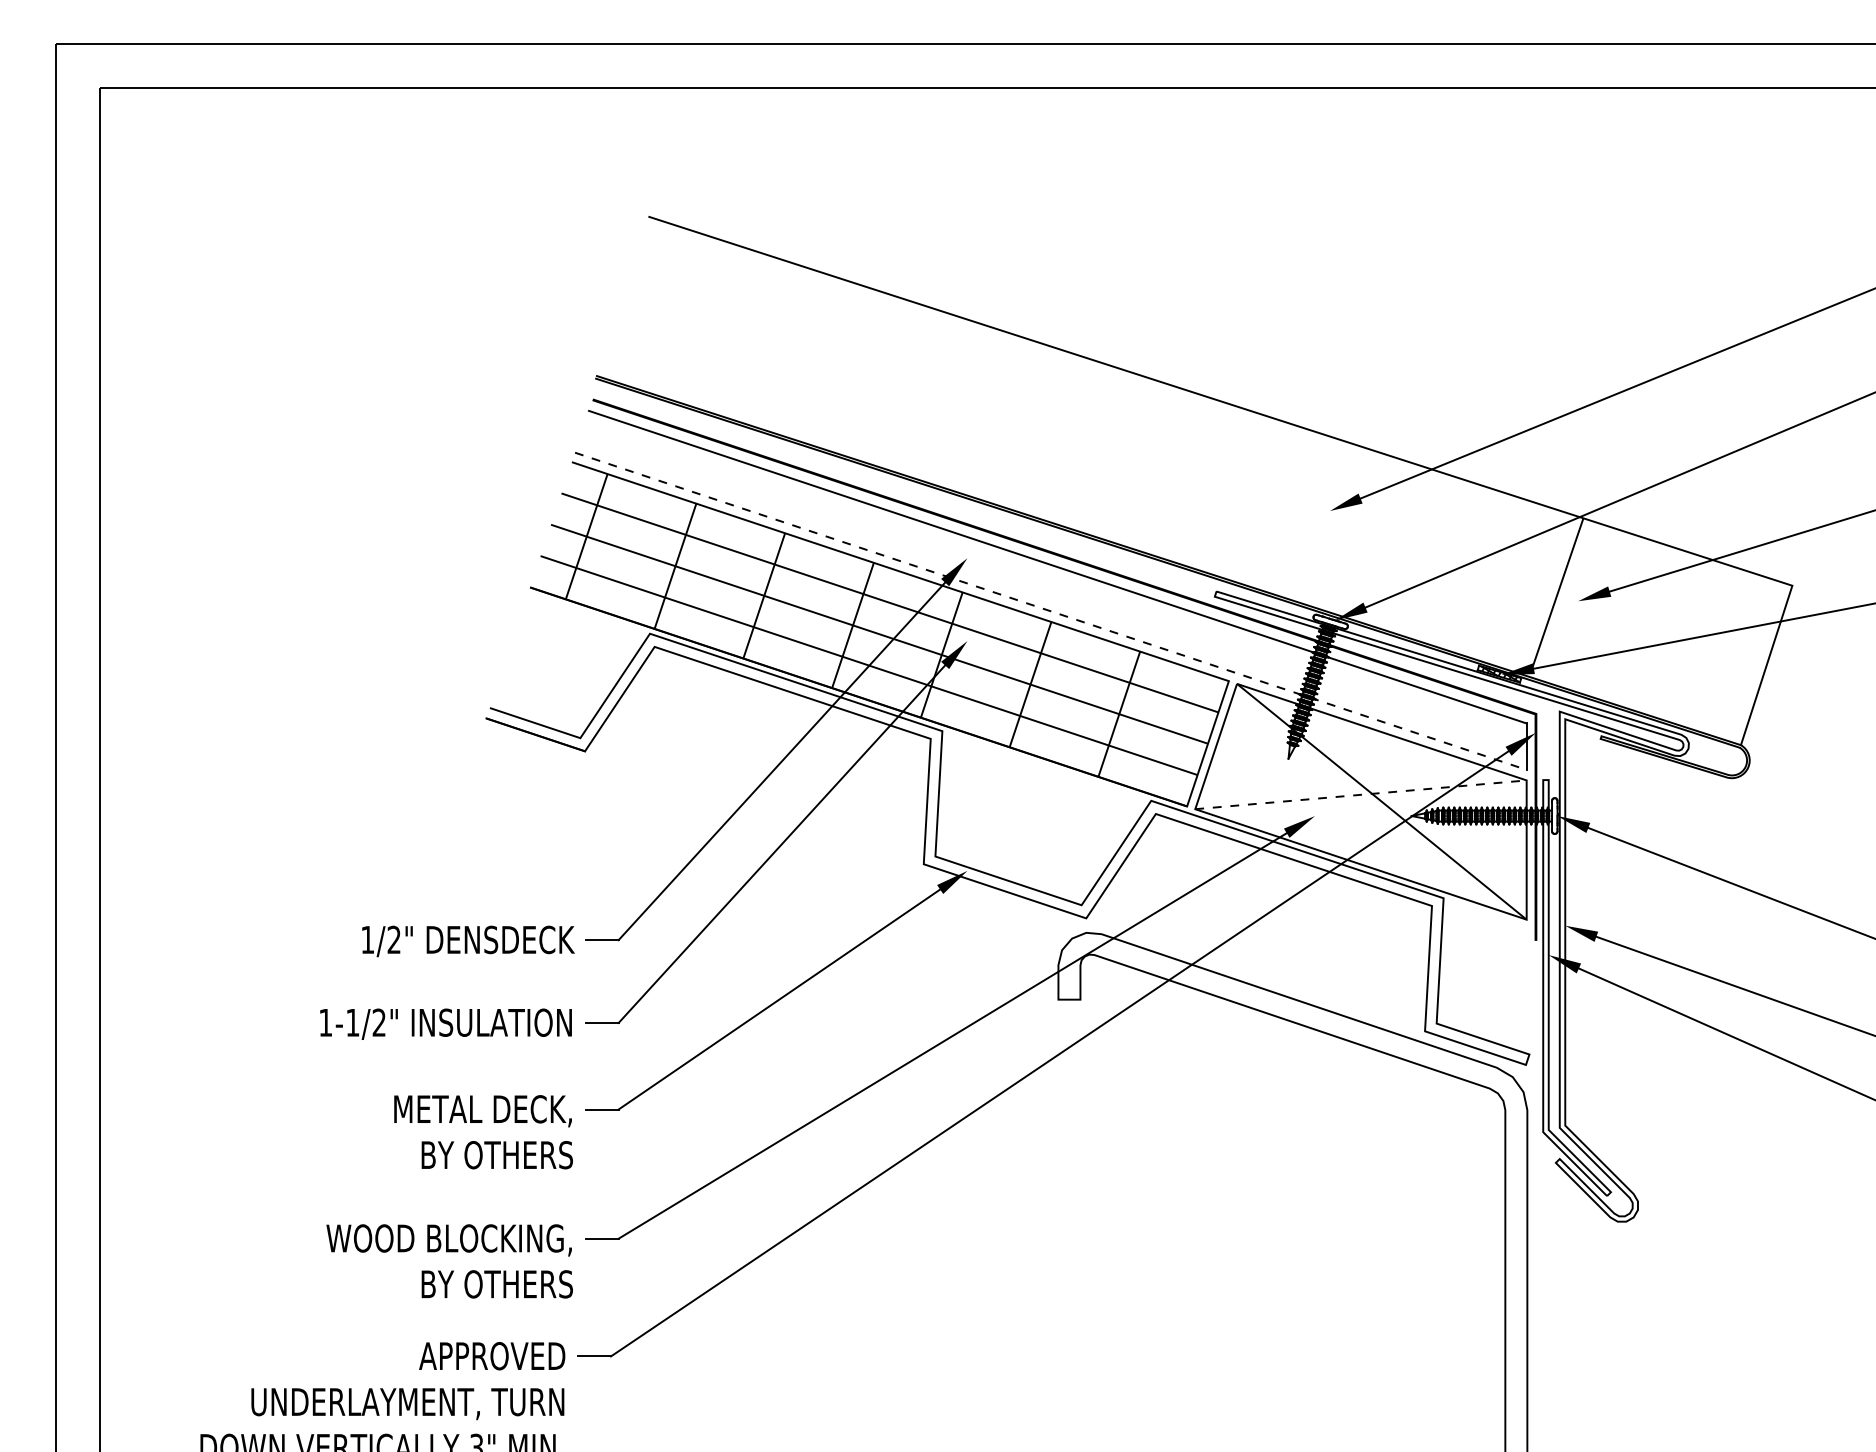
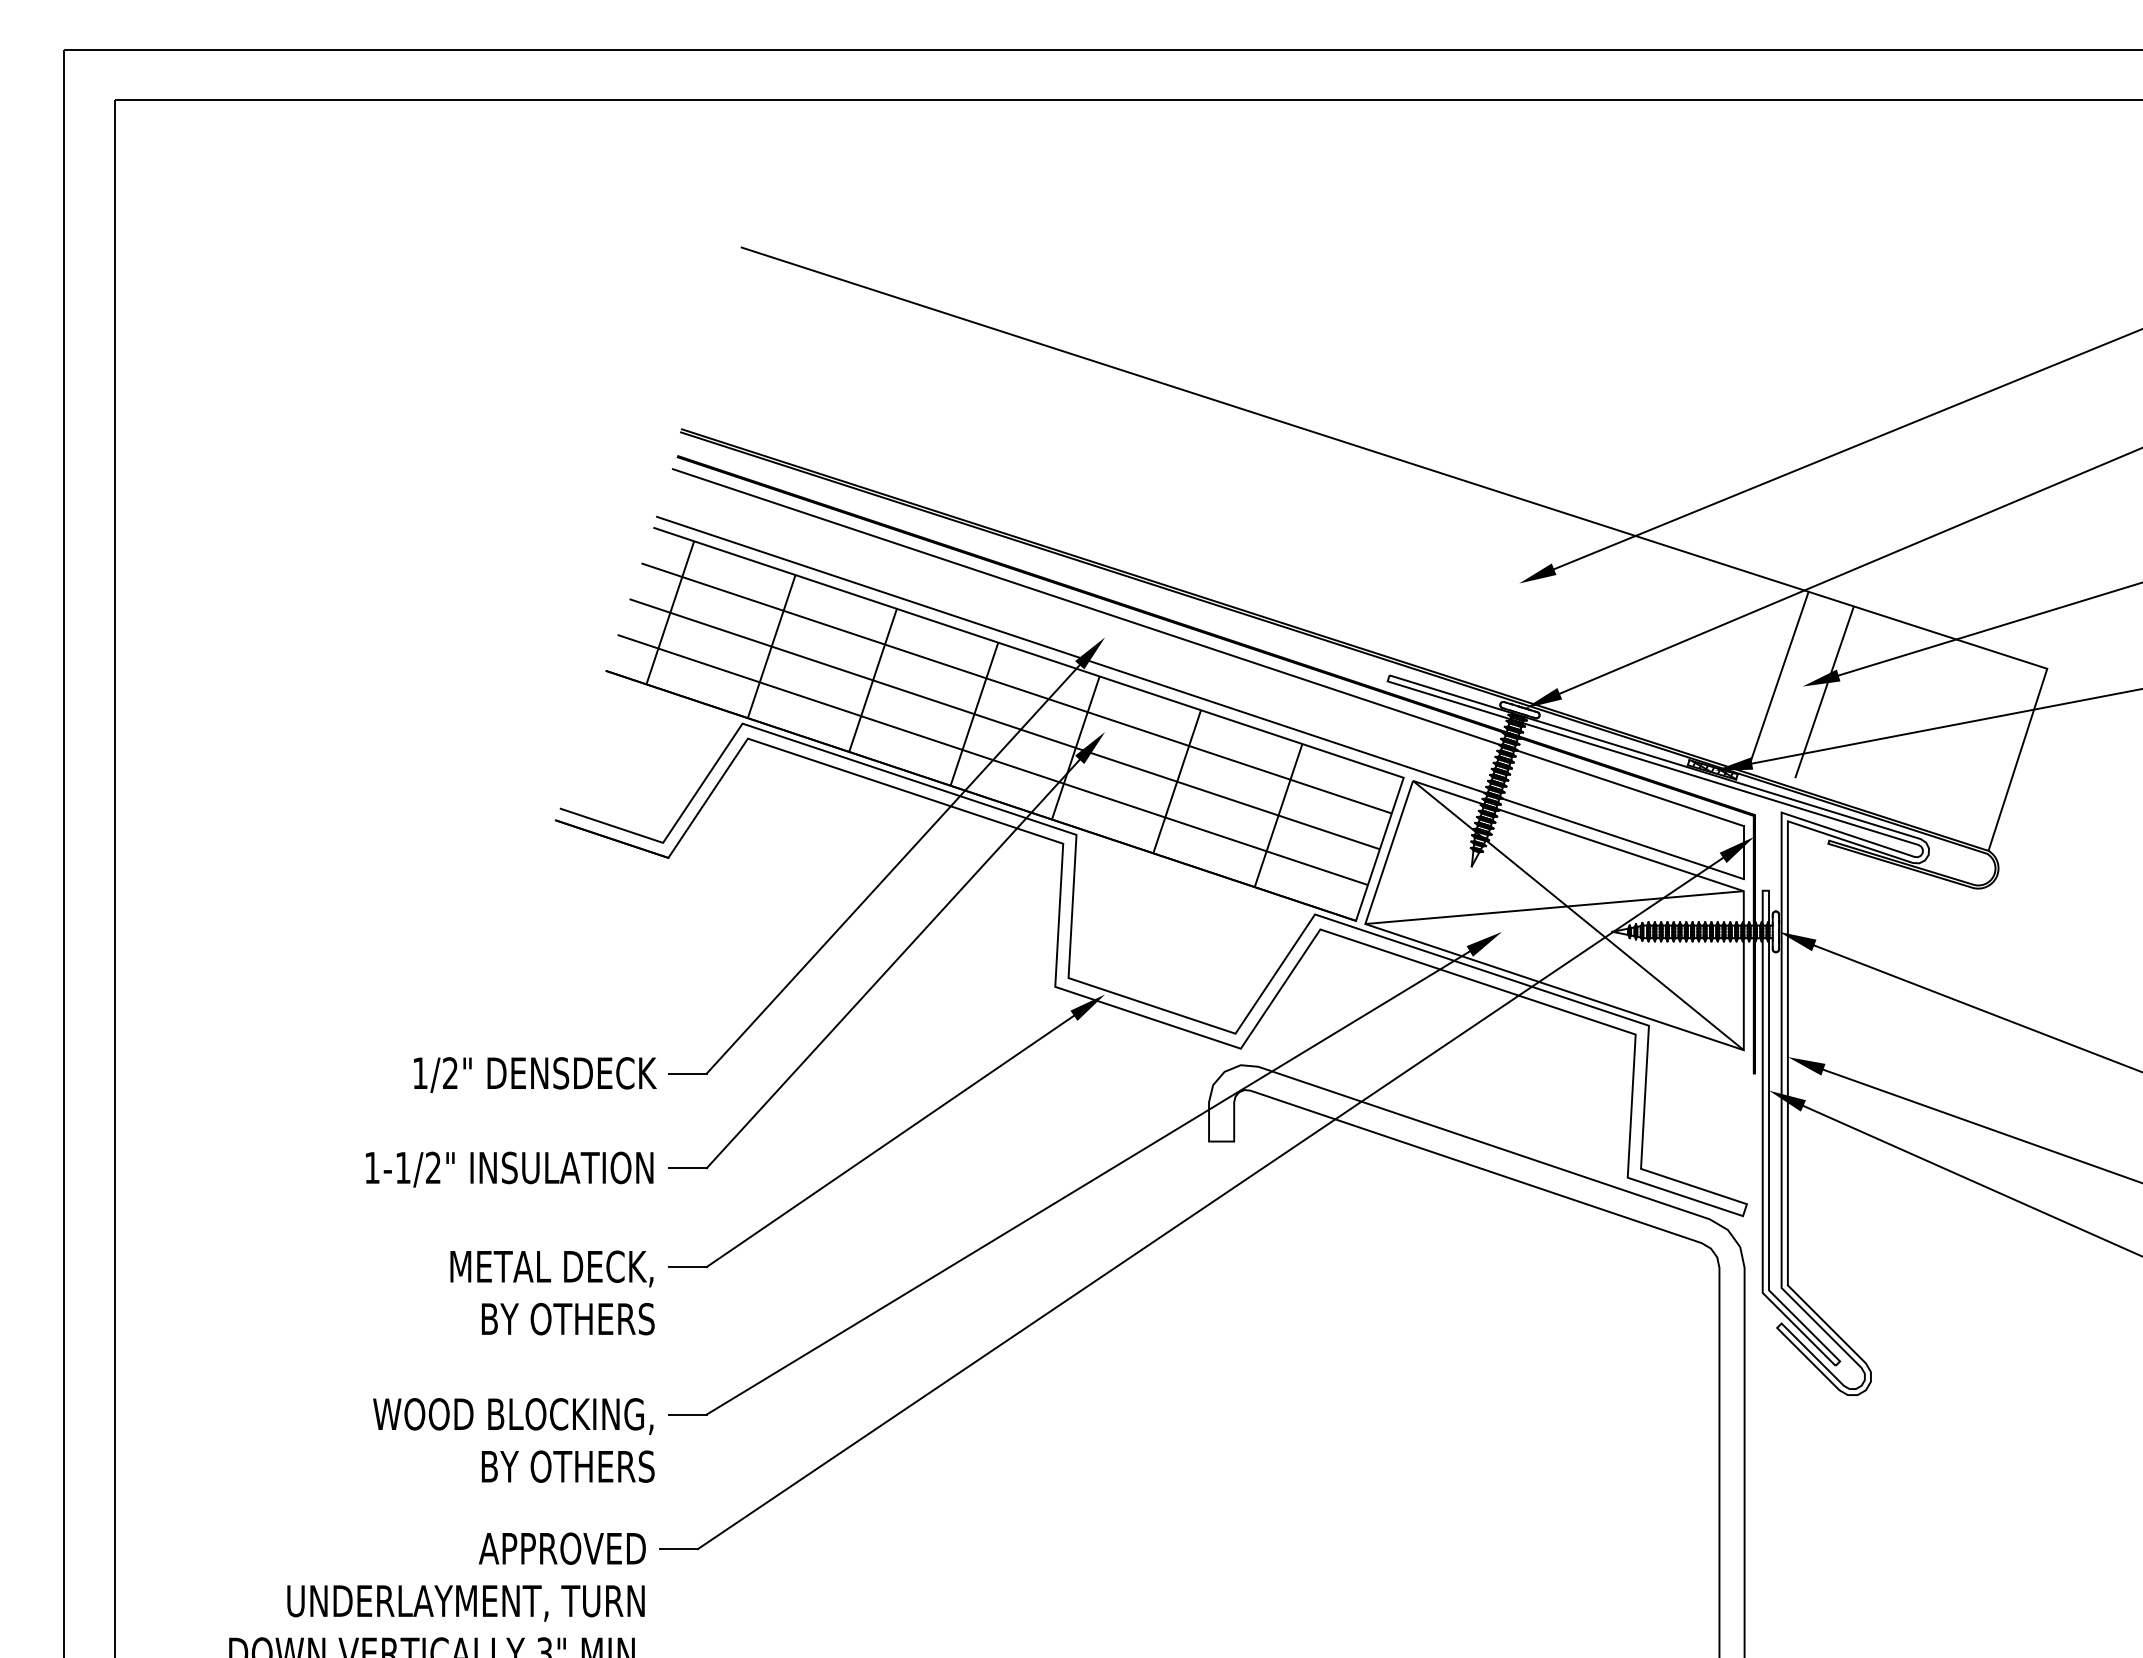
line: (1597, 606) -> (1824, 692), added
line: (1050, 611) -> (1200, 698), dashed -> solid
line: (1360, 794) -> (1554, 907), dashed -> solid

